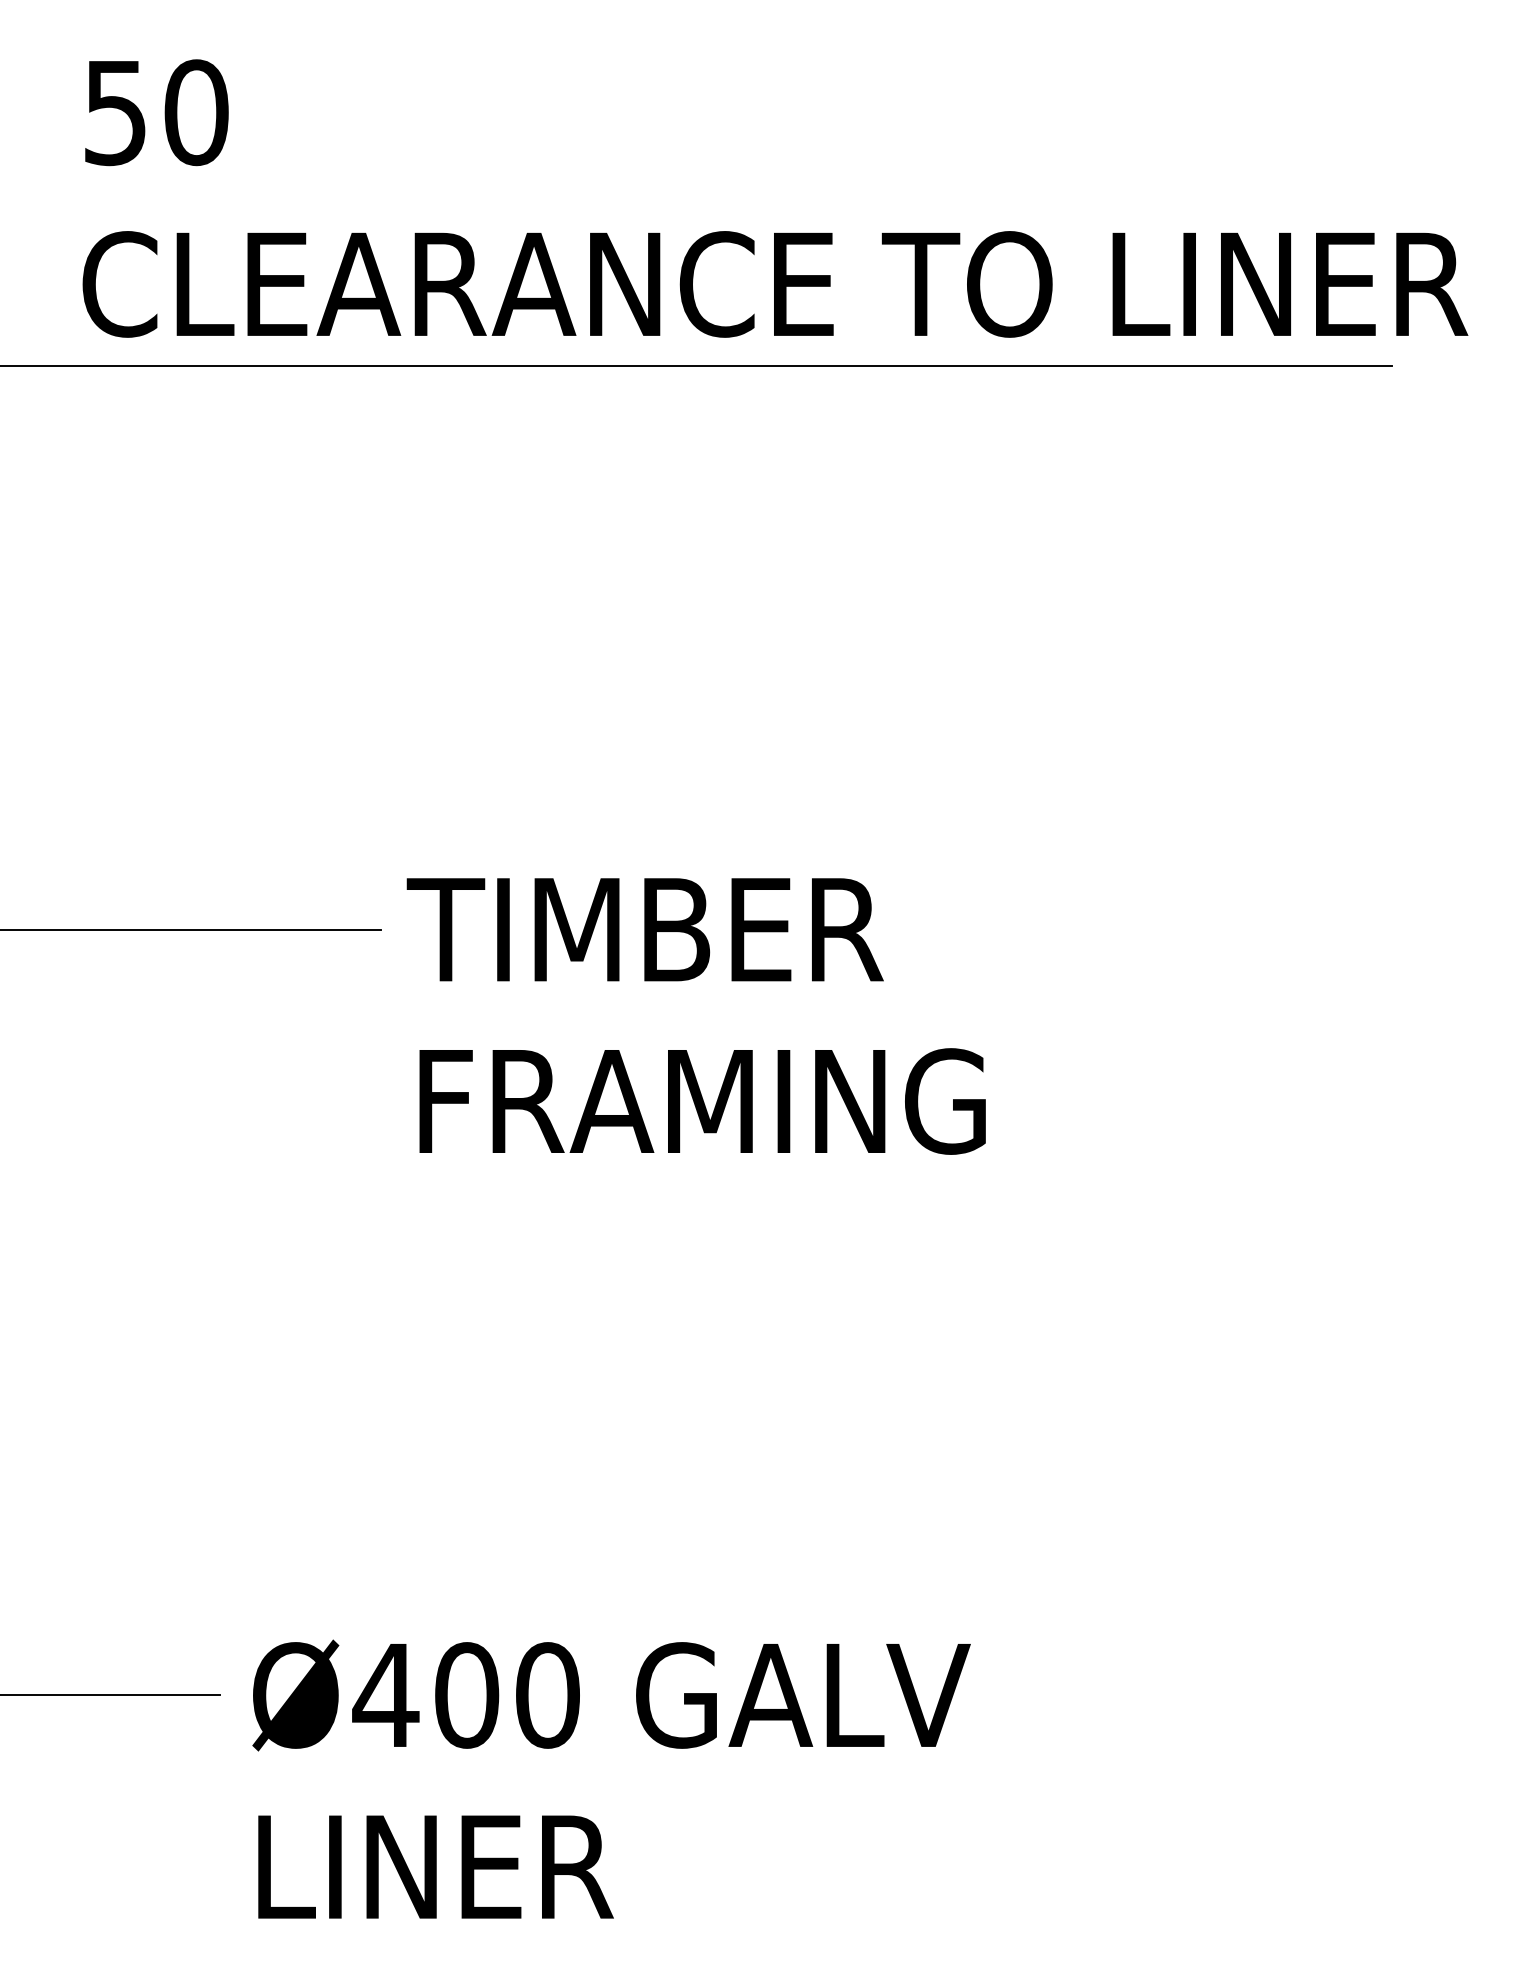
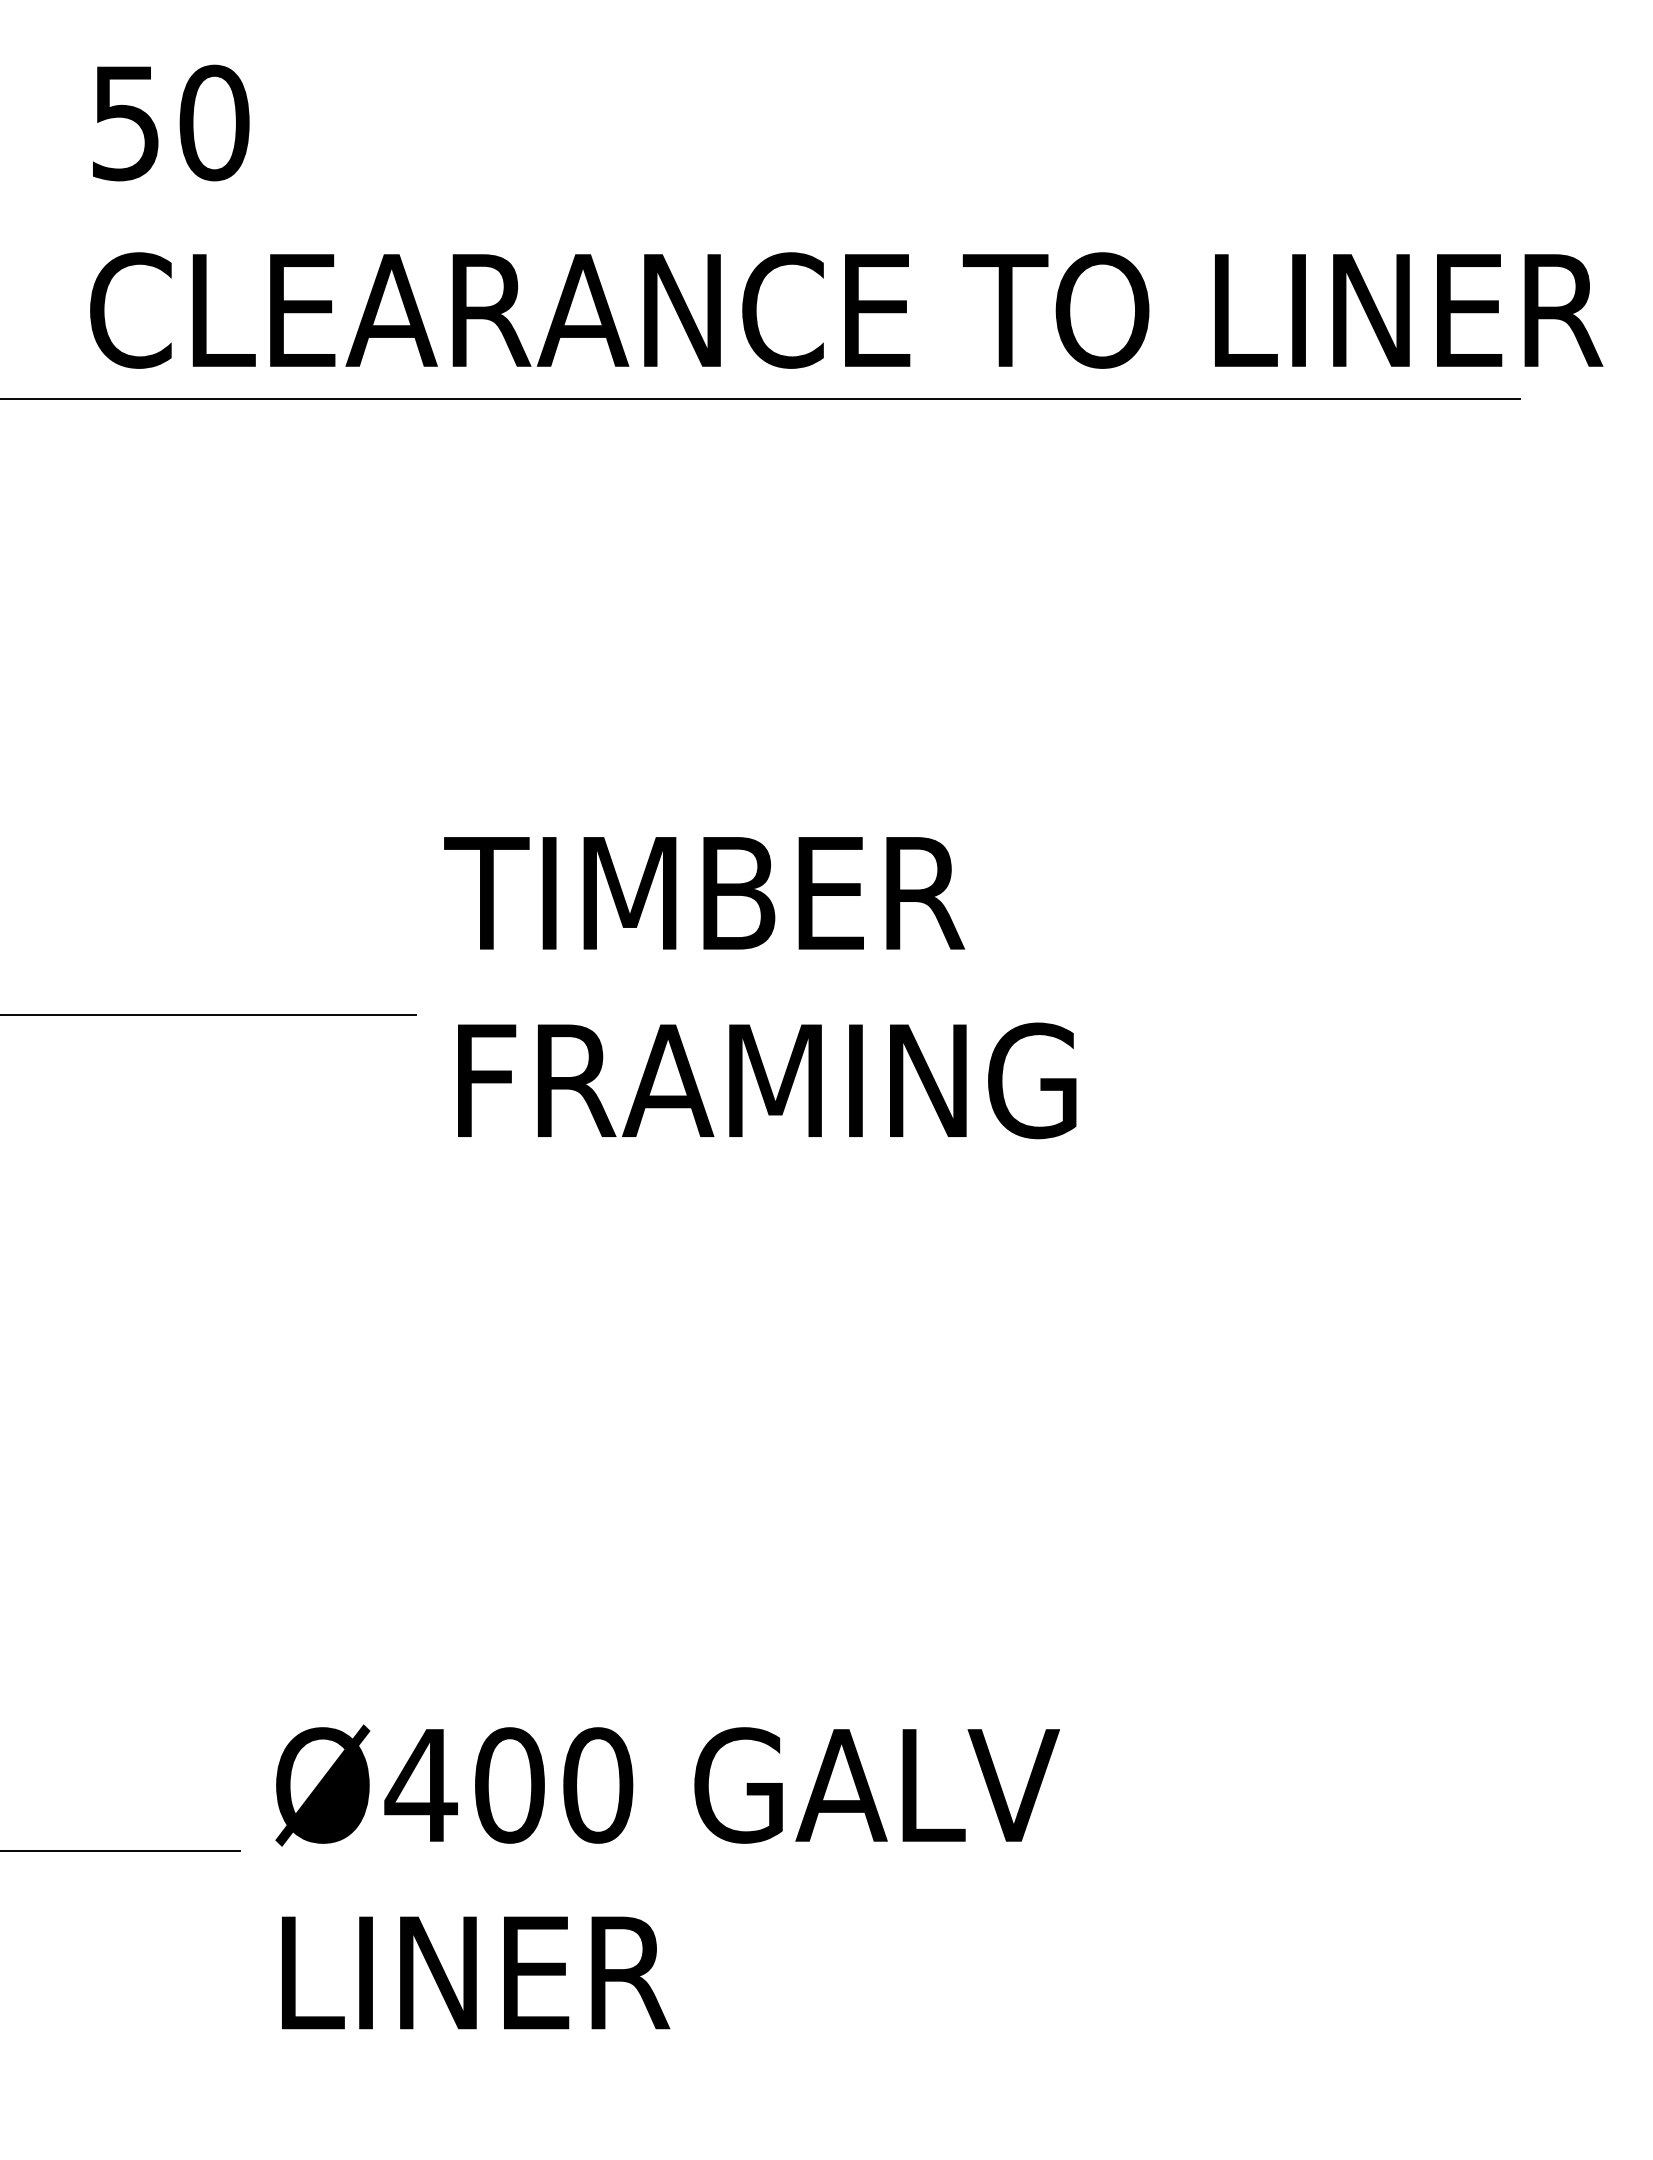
text: (696, 1016) -> (760, 988), moved
text: (611, 1778) -> (667, 1876), moved

